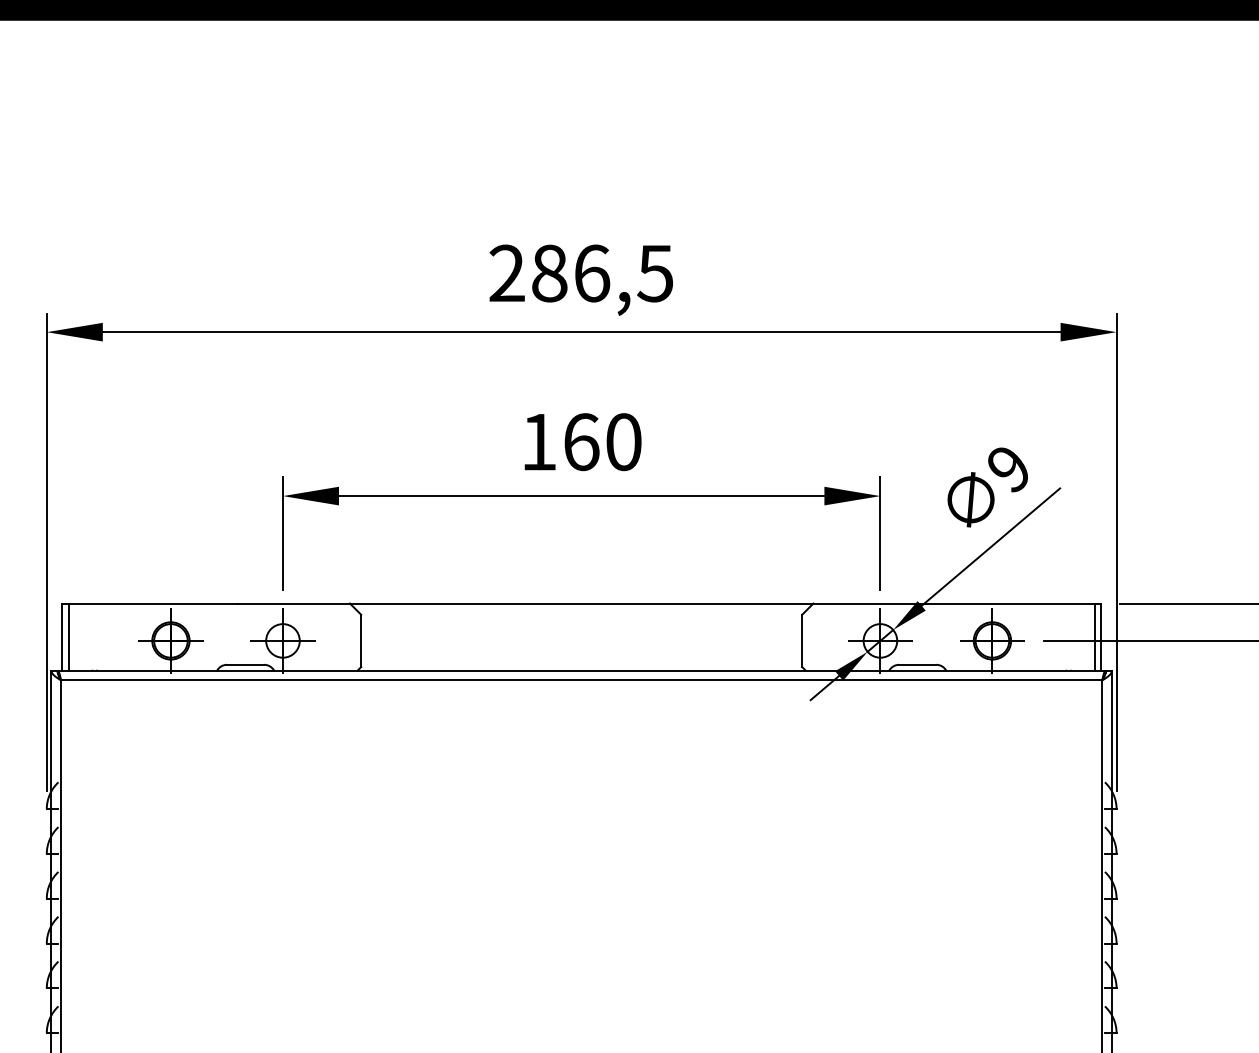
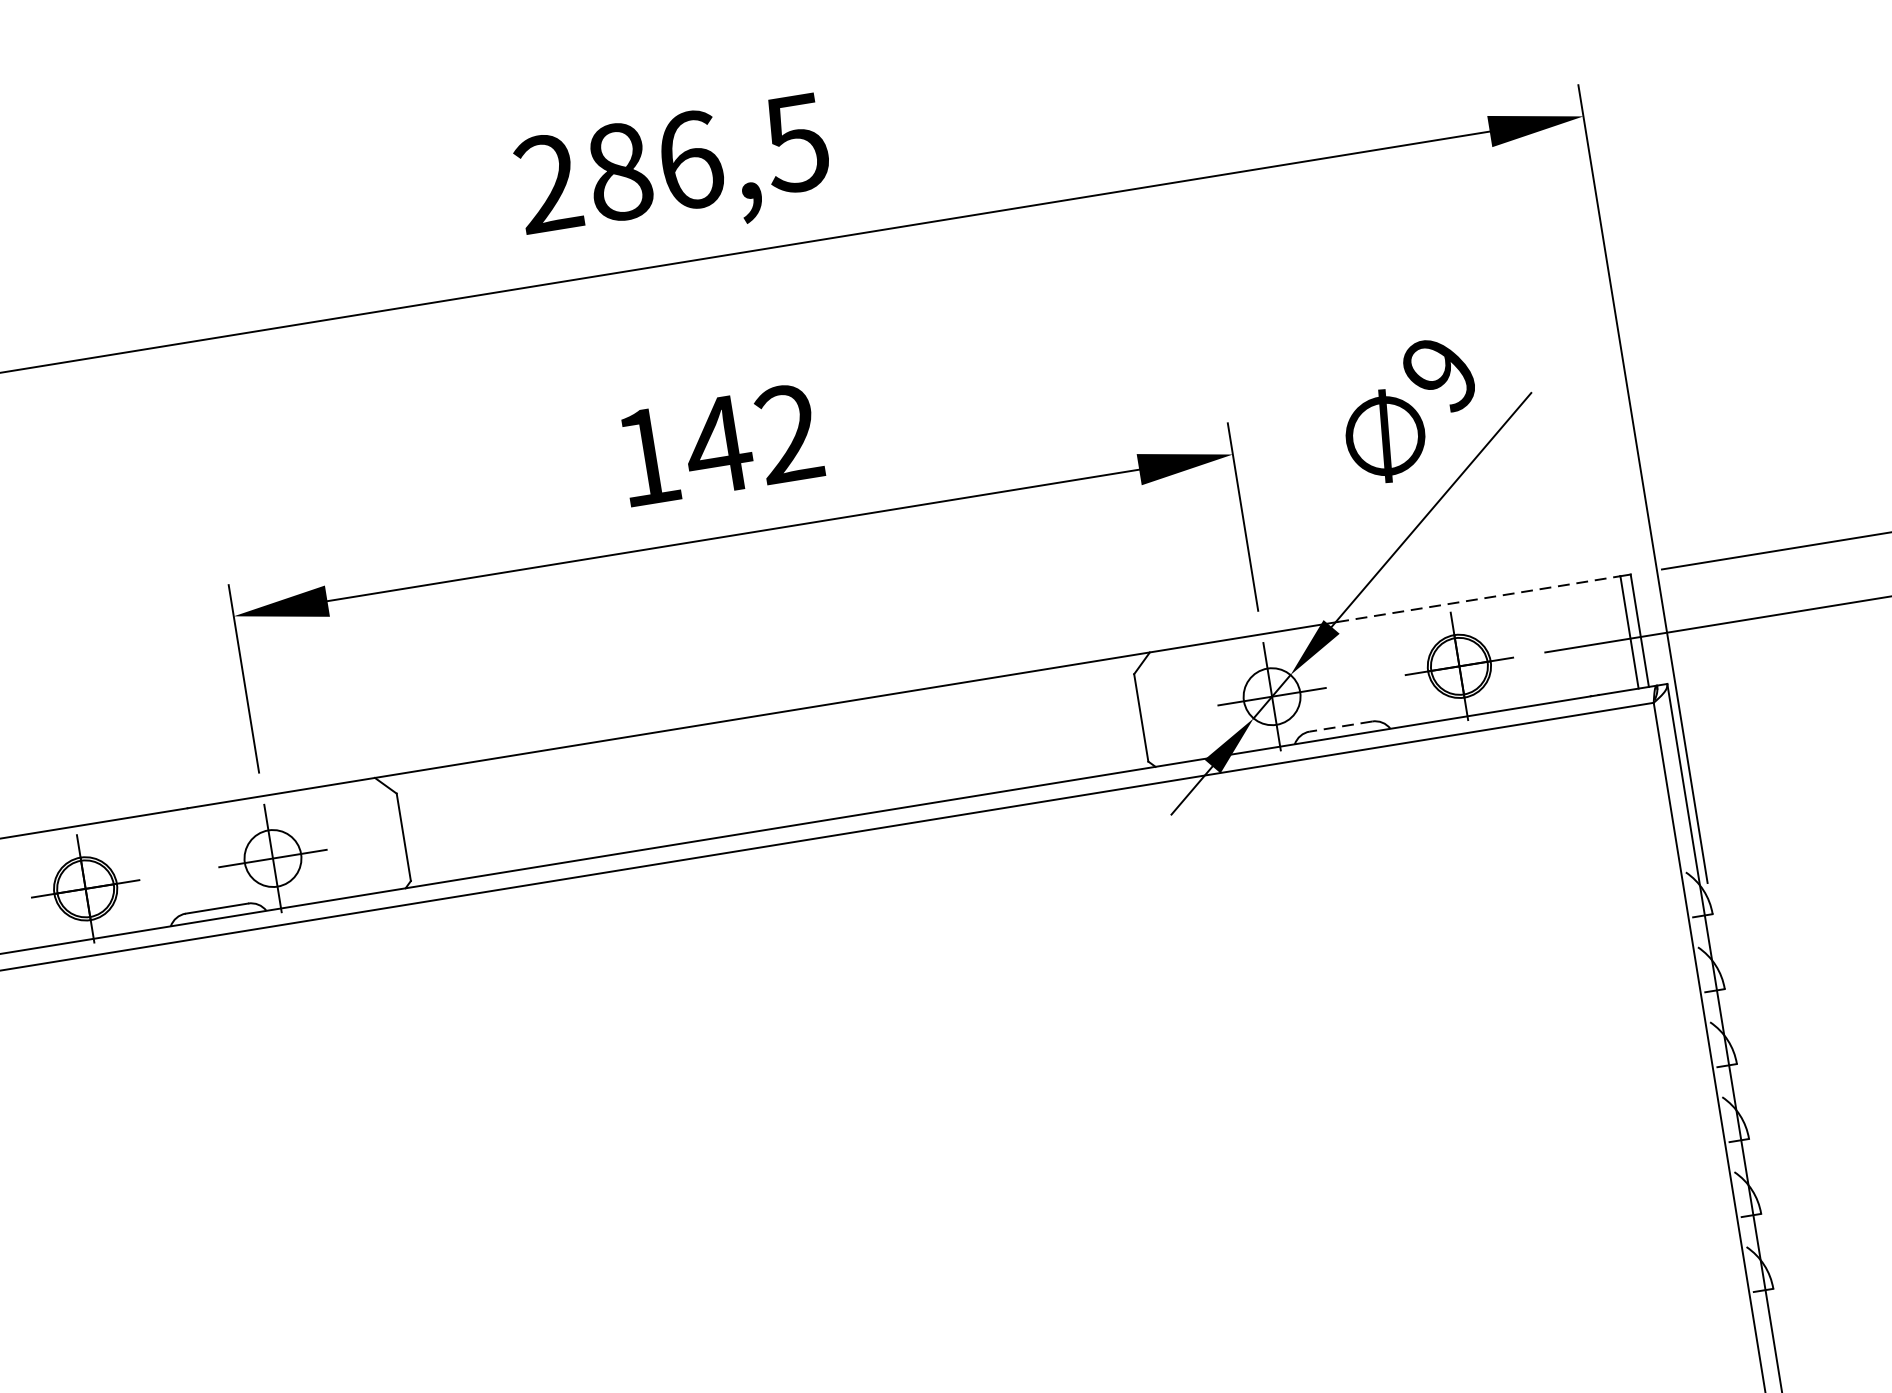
text: (601, 442) -> (751, 440), 160 -> 142
line: (1010, 603) -> (1479, 598), solid -> dashed
line: (917, 664) -> (1340, 726), solid -> dashed

